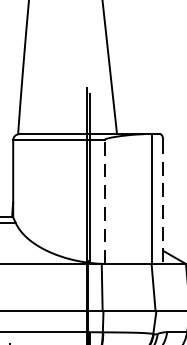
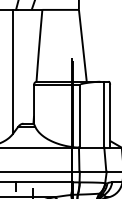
line: (104, 200) -> (80, 115), dashed -> solid
line: (163, 202) -> (110, 116), dashed -> solid

